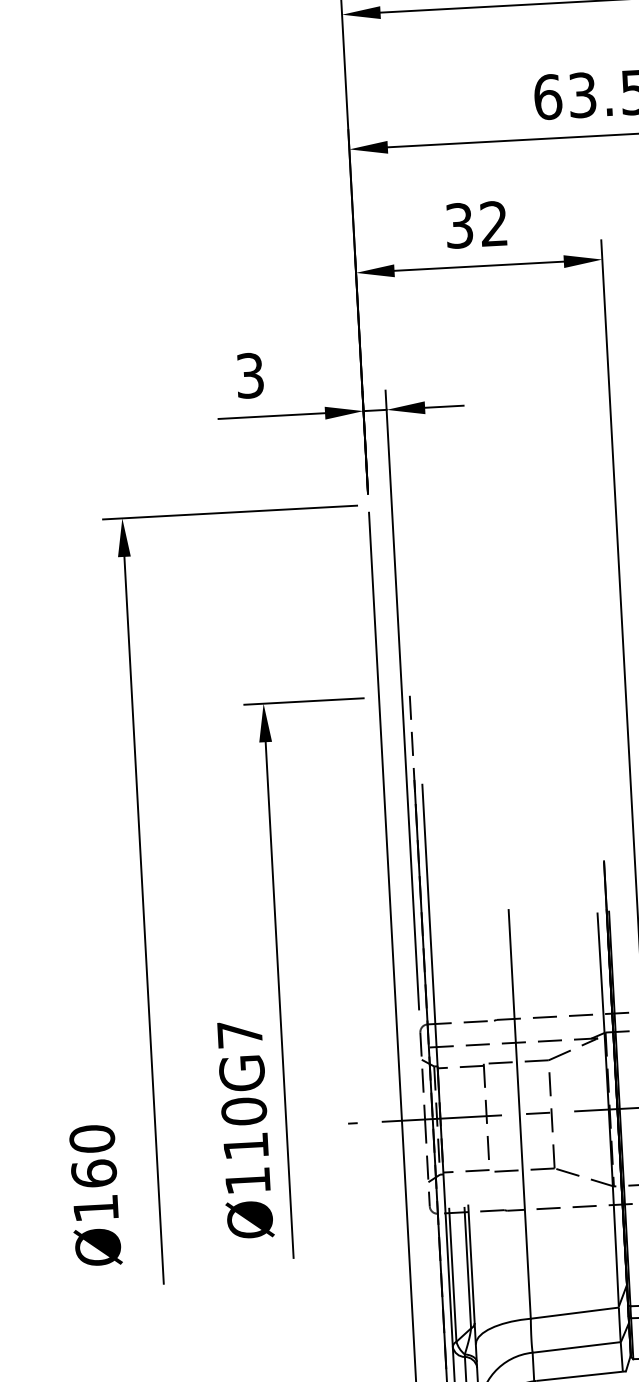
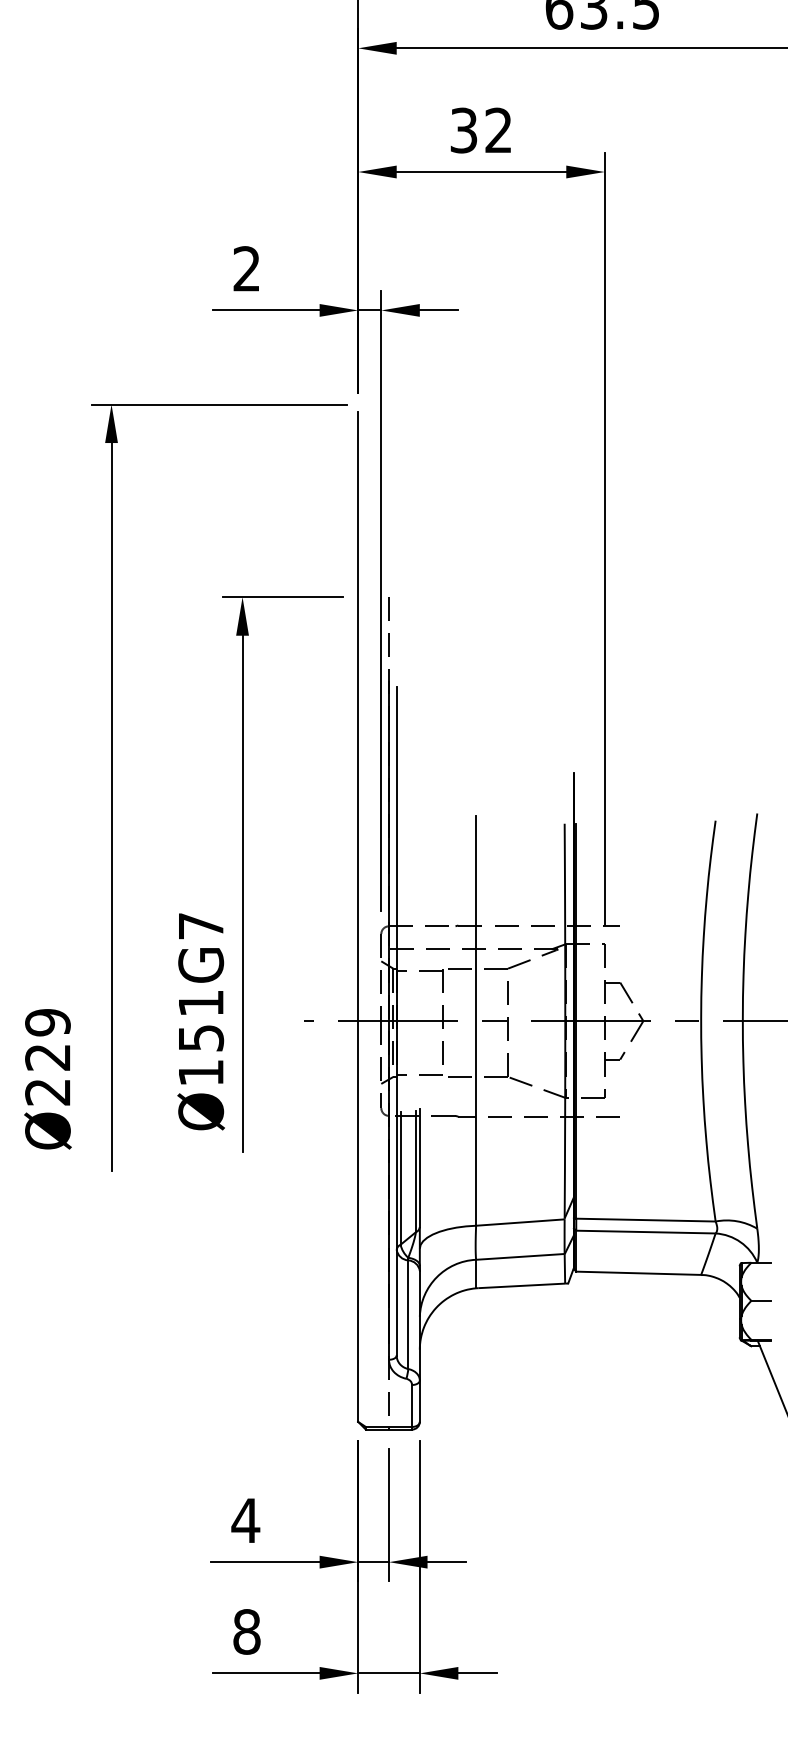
text: (249, 375) -> (246, 268), 3 -> 2
text: (245, 1128) -> (201, 1020), Ø110G7 -> Ø151G7
text: (93, 1172) -> (47, 1056), Ø160 -> Ø229

